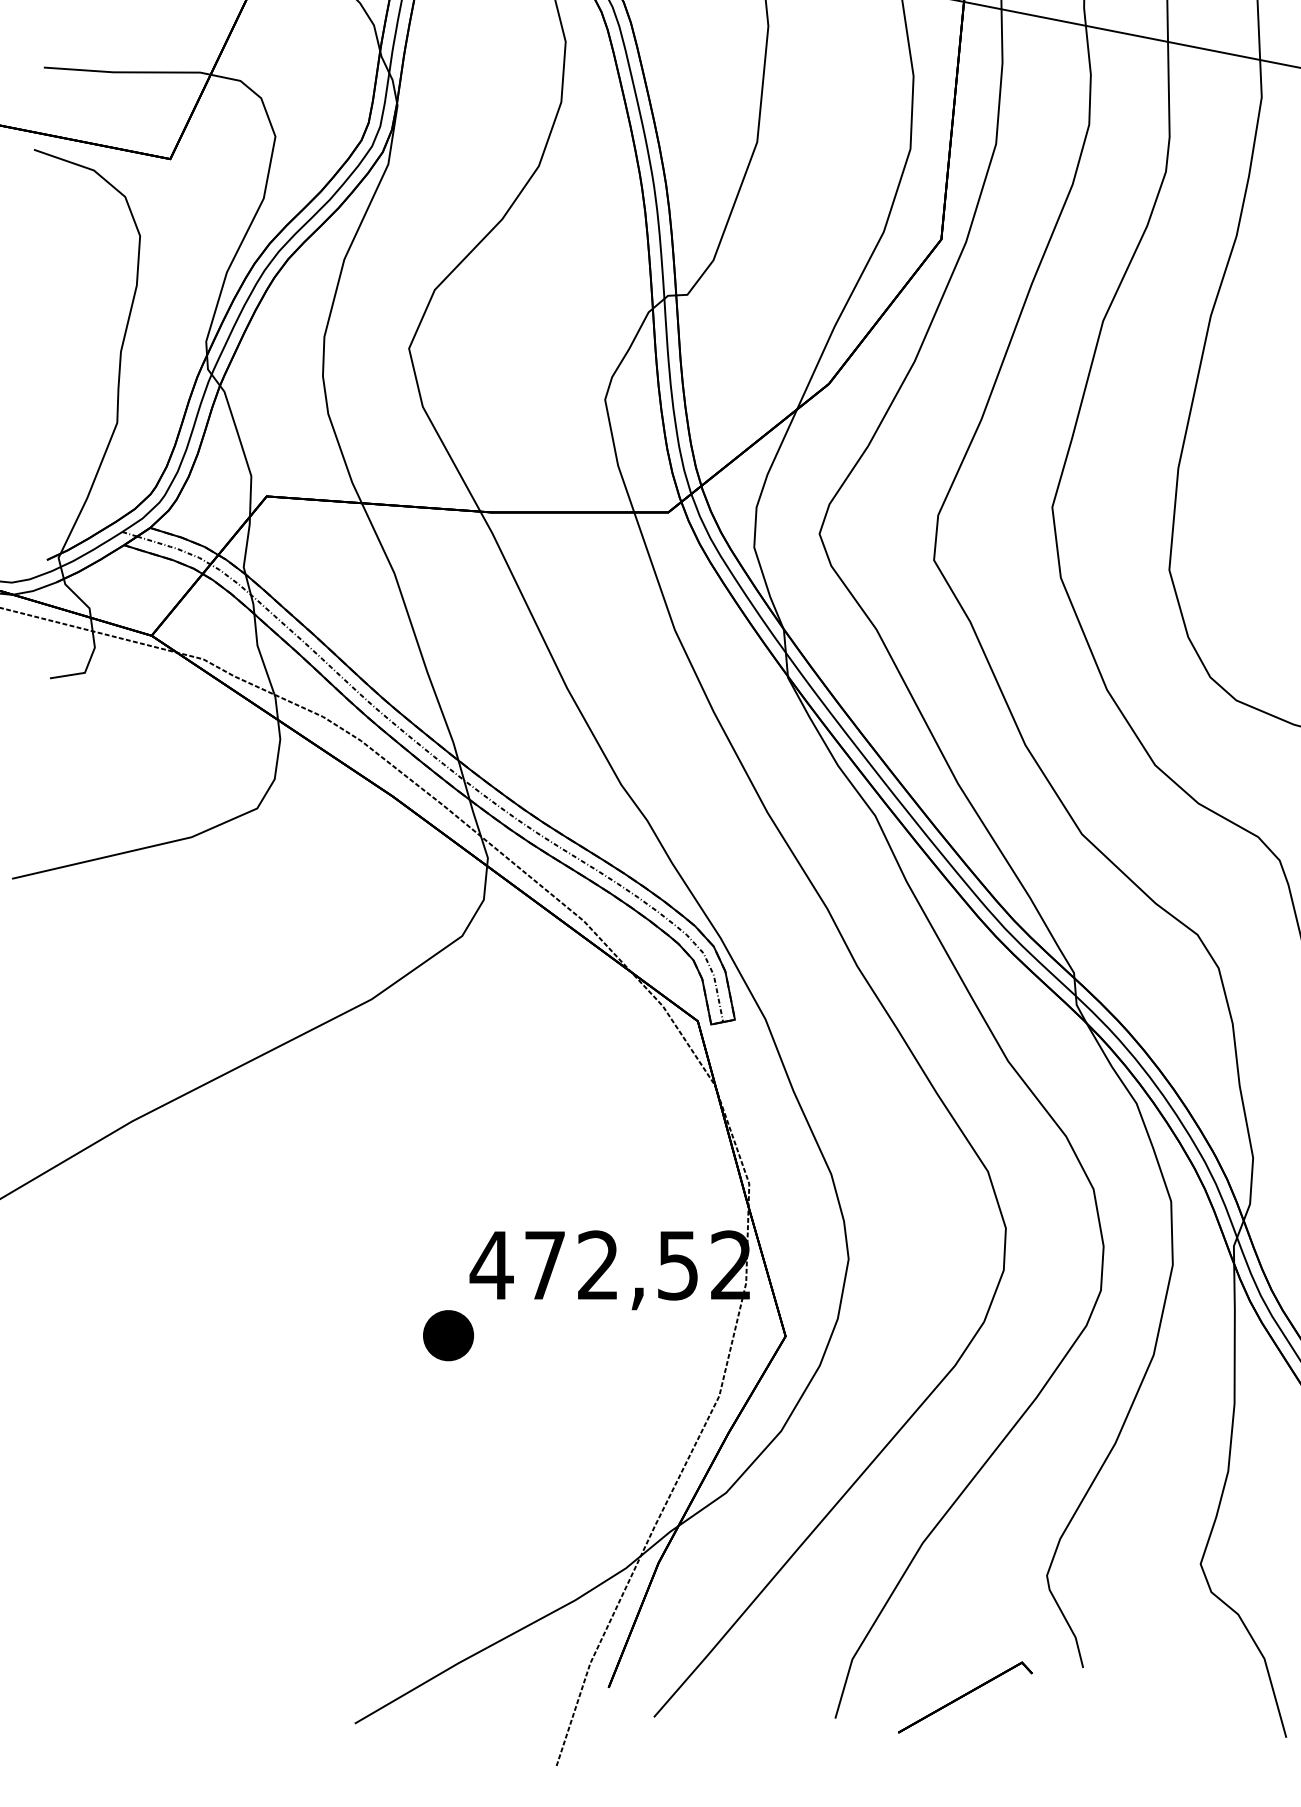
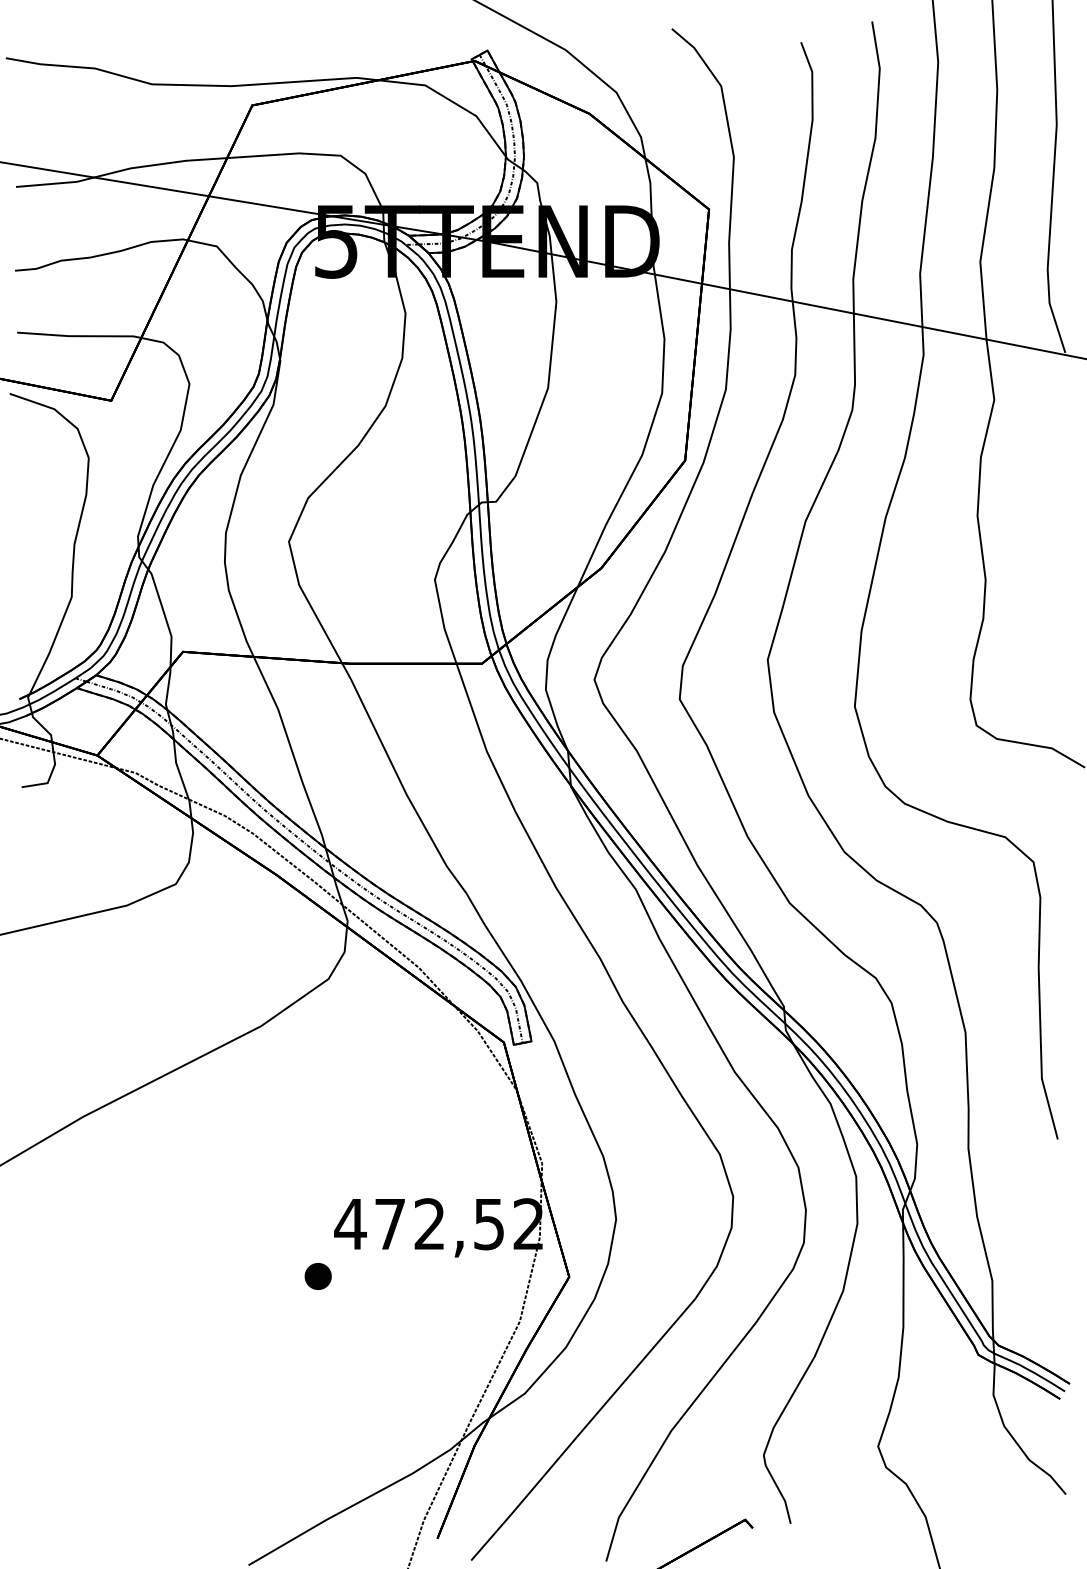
part: (447, 1335) -> (317, 1276), size x0.71

